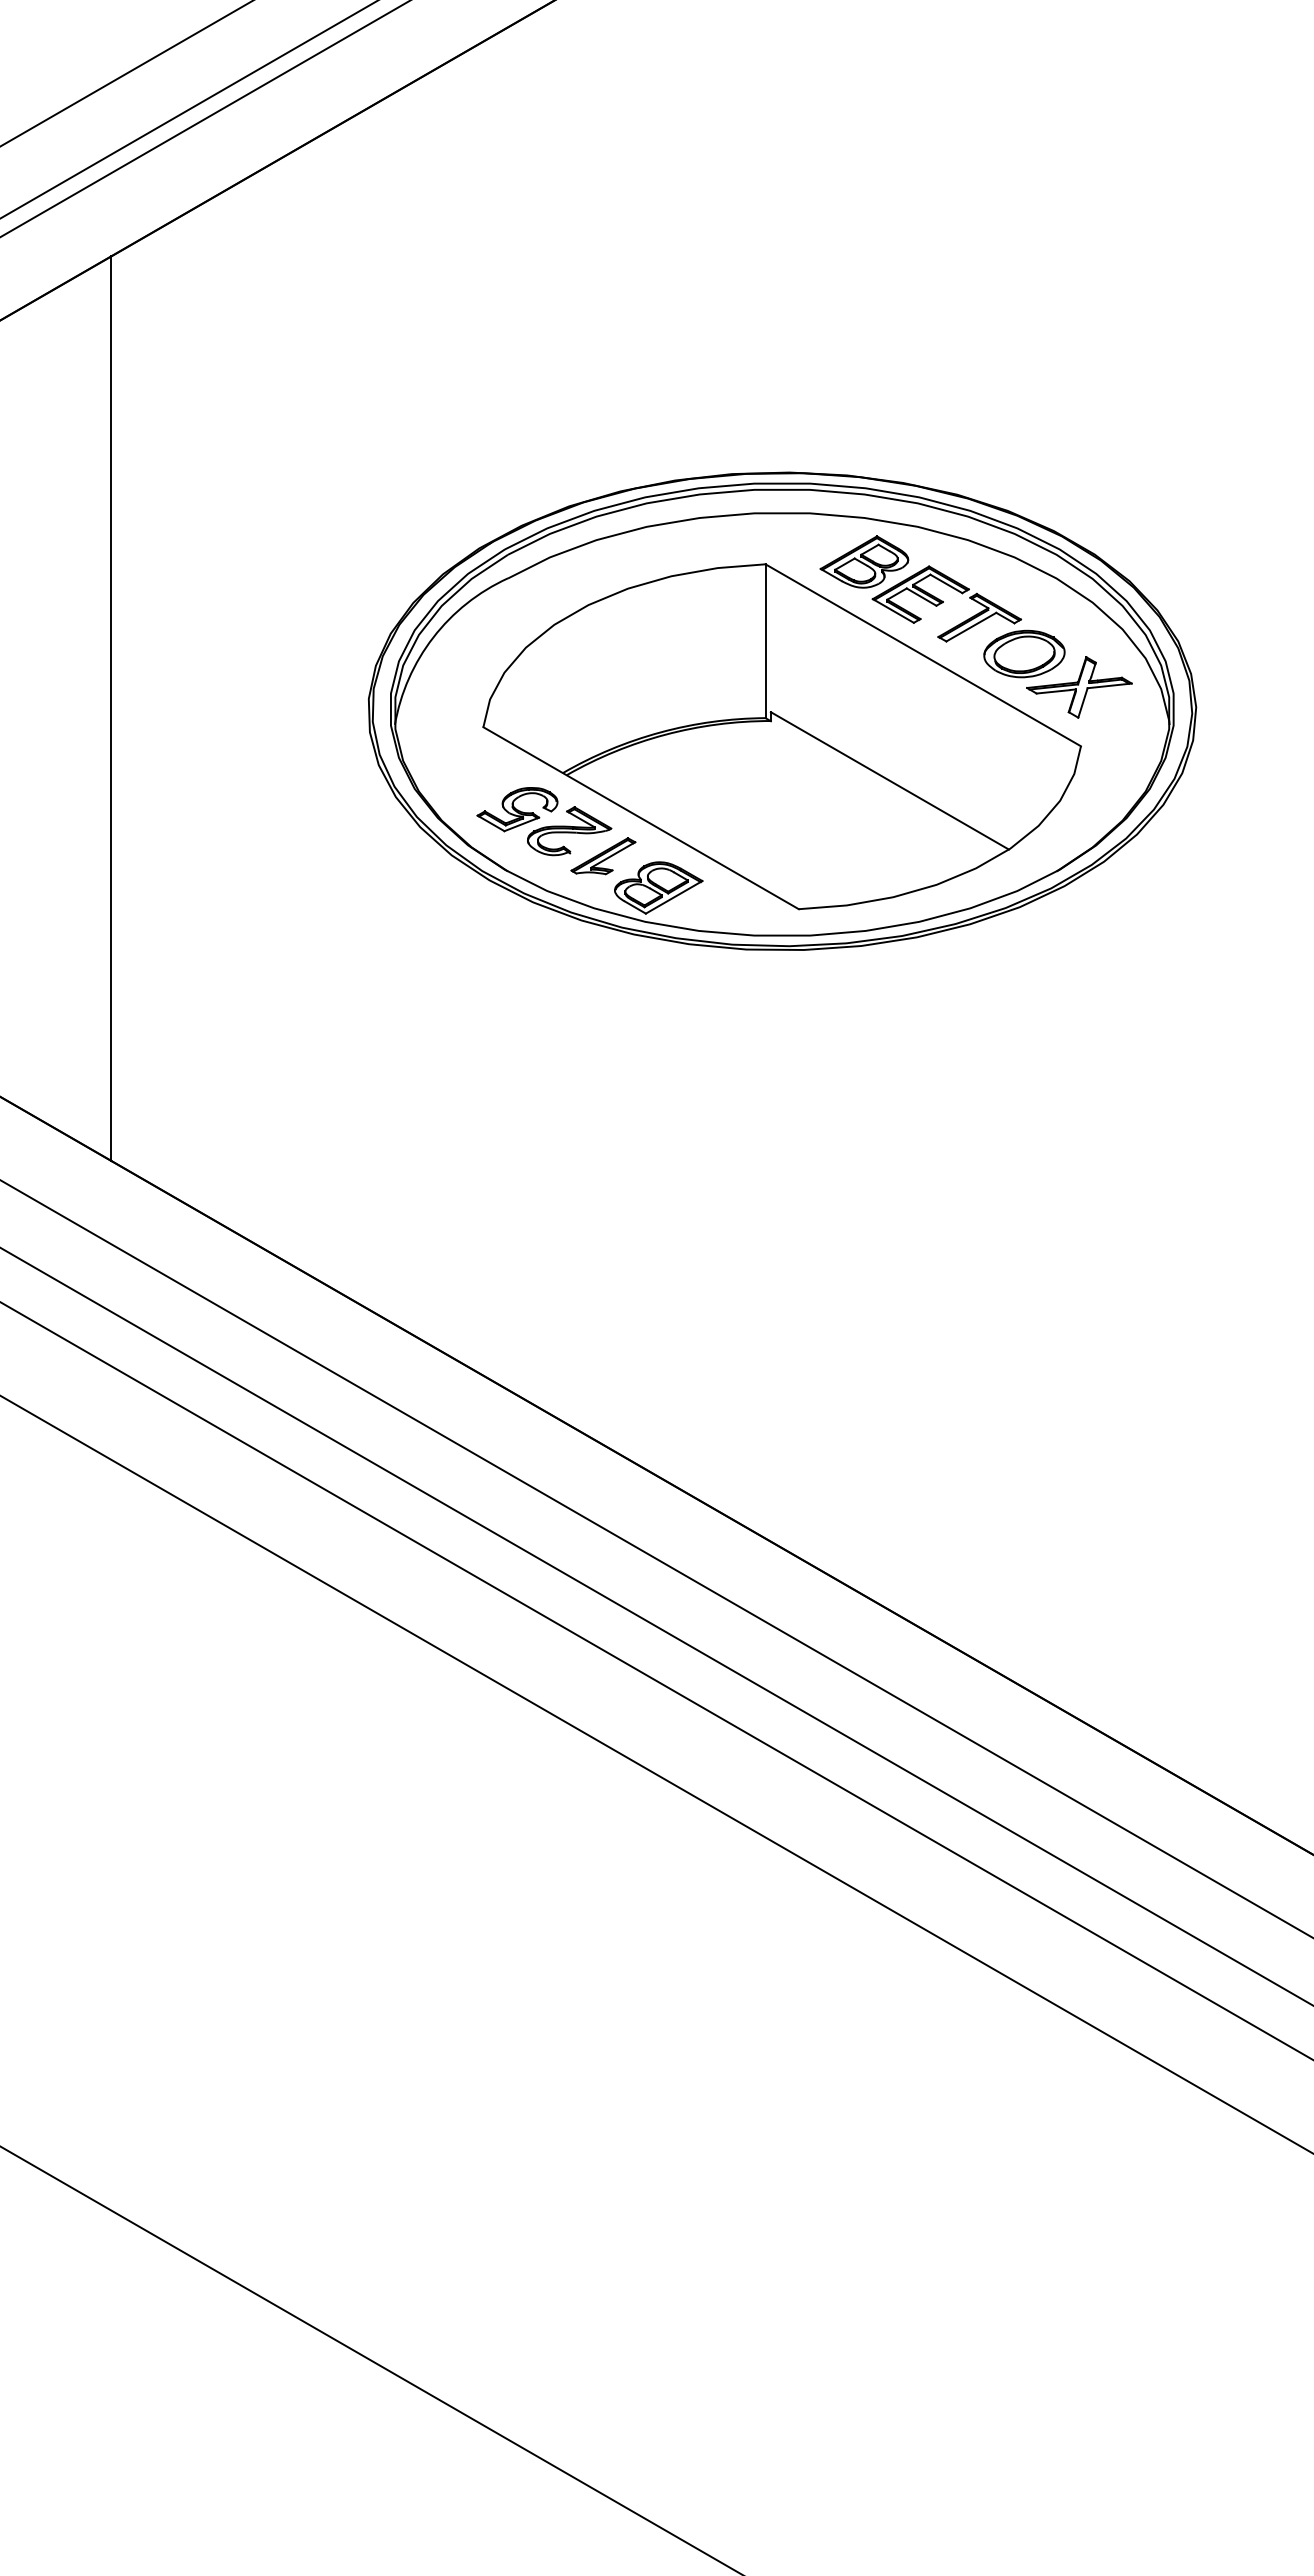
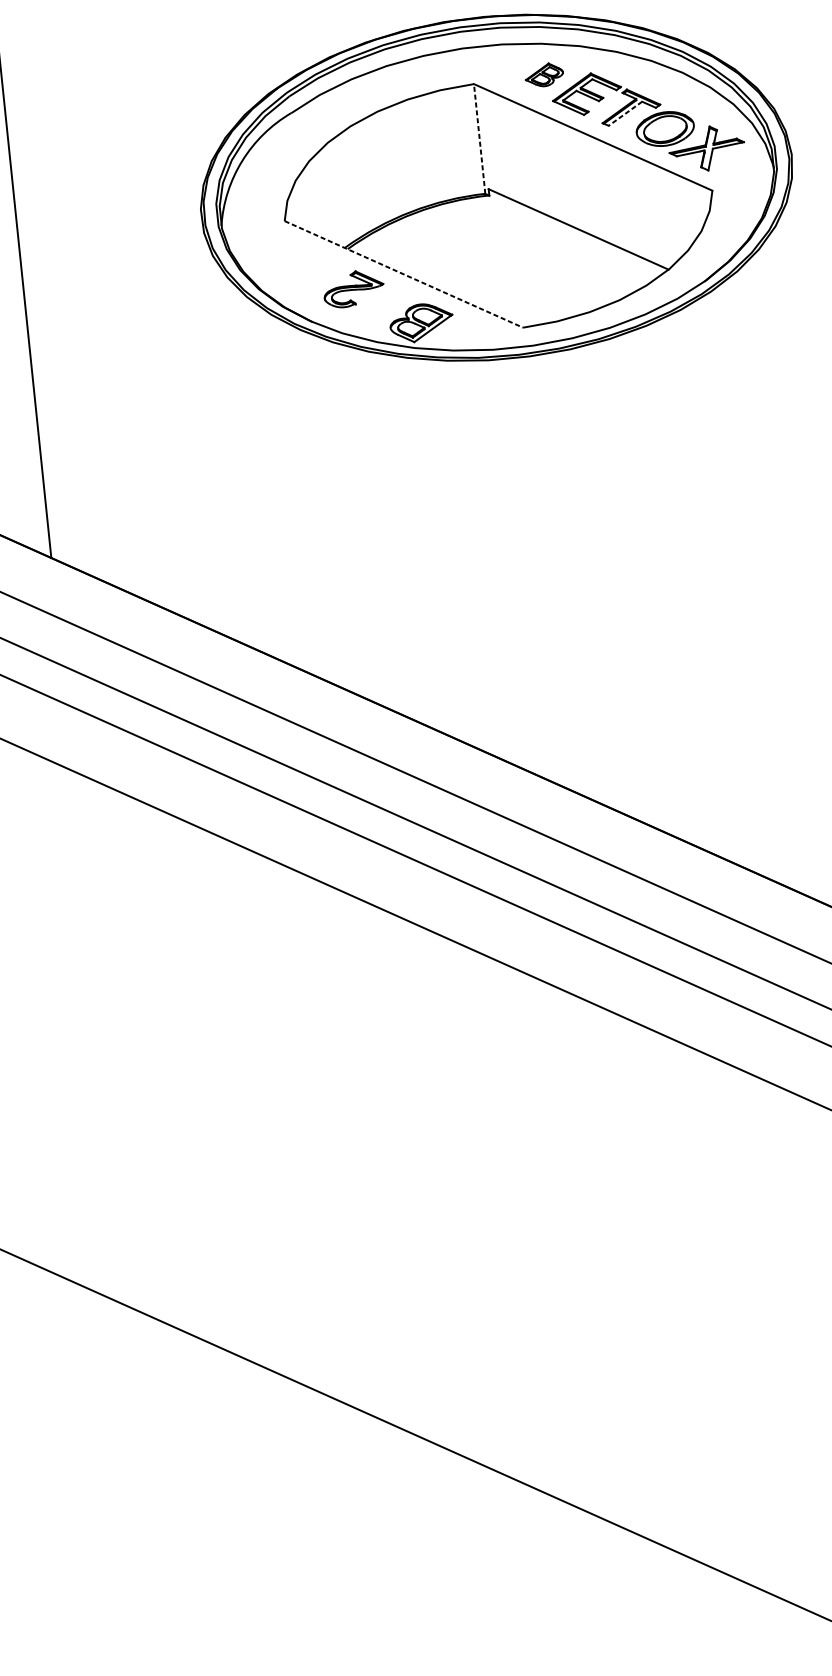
part: (864, 561) -> (544, 74), size x0.6
line: (971, 627) -> (625, 113), solid -> dashed
line: (765, 641) -> (479, 139), solid -> dashed
part: (517, 809) -> (315, 277), removed
line: (641, 818) -> (404, 274), solid -> dashed
part: (603, 856) -> (379, 304), removed

